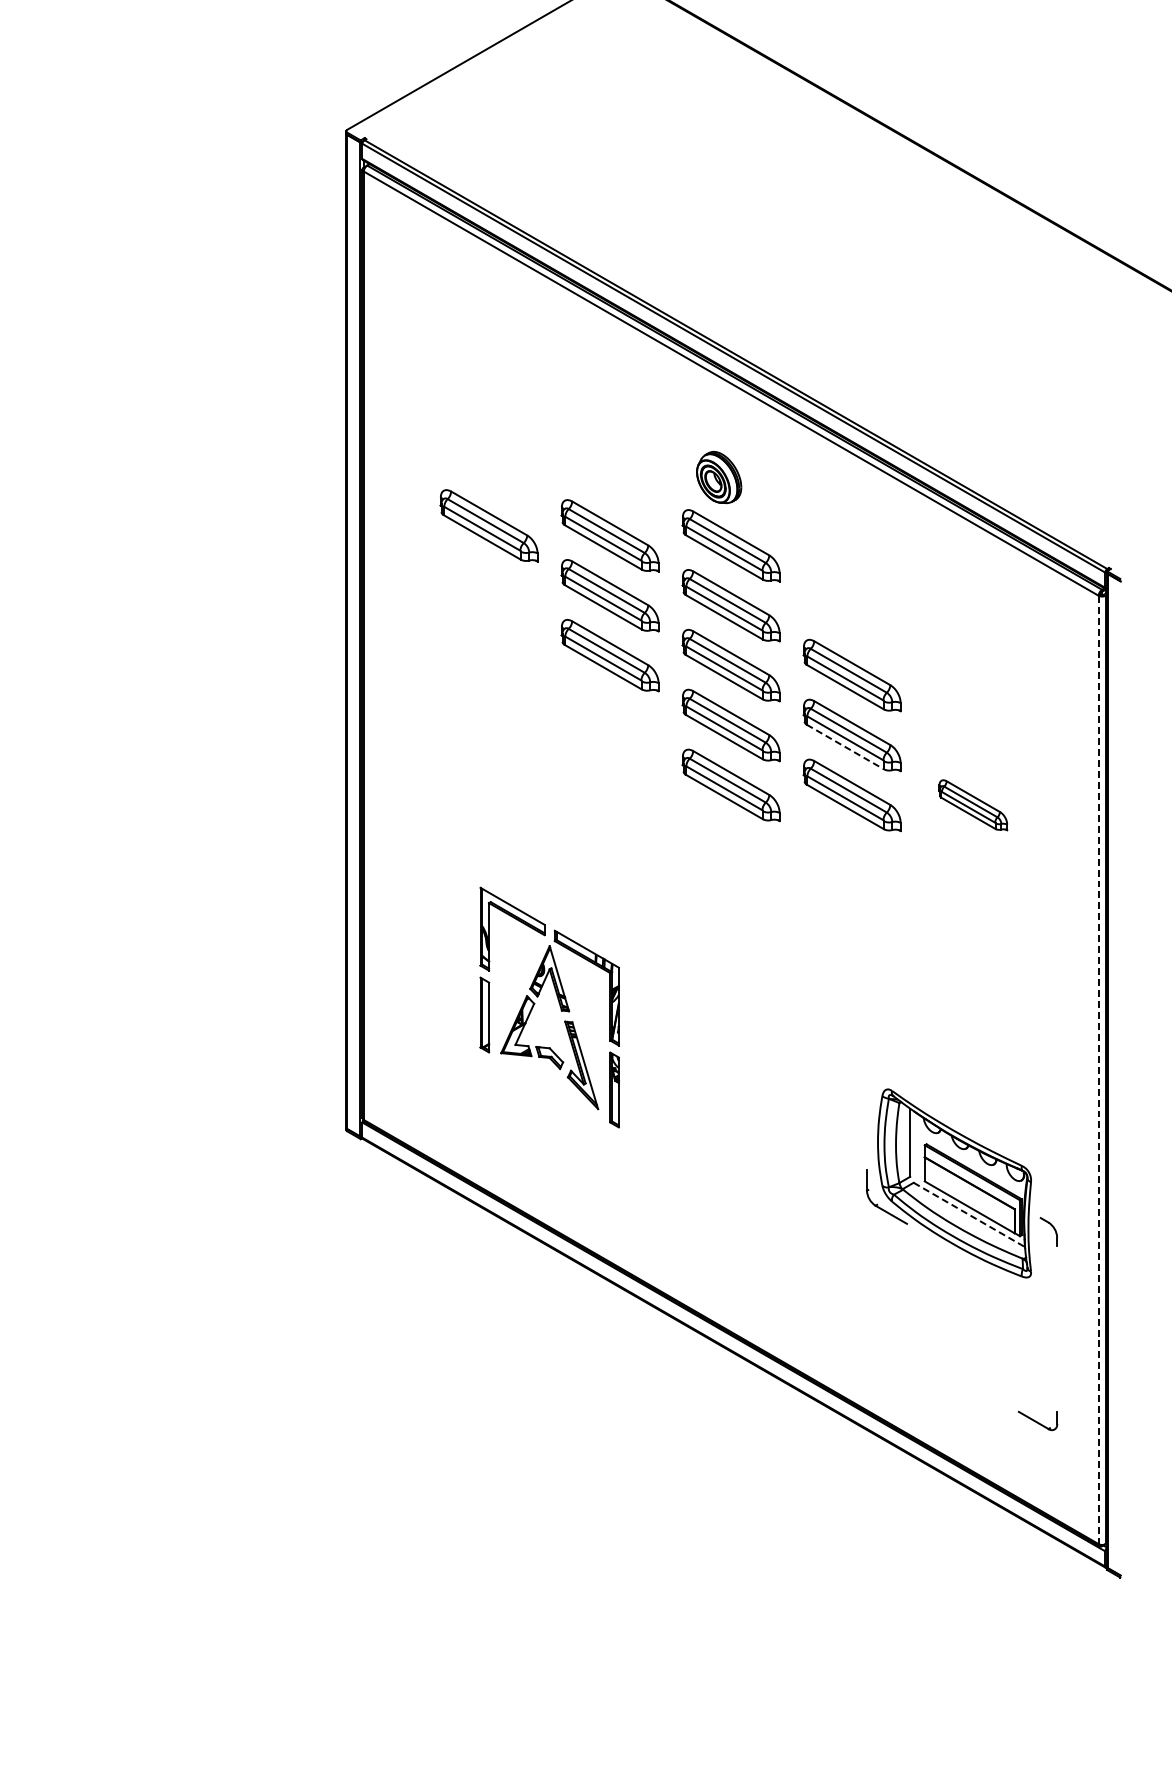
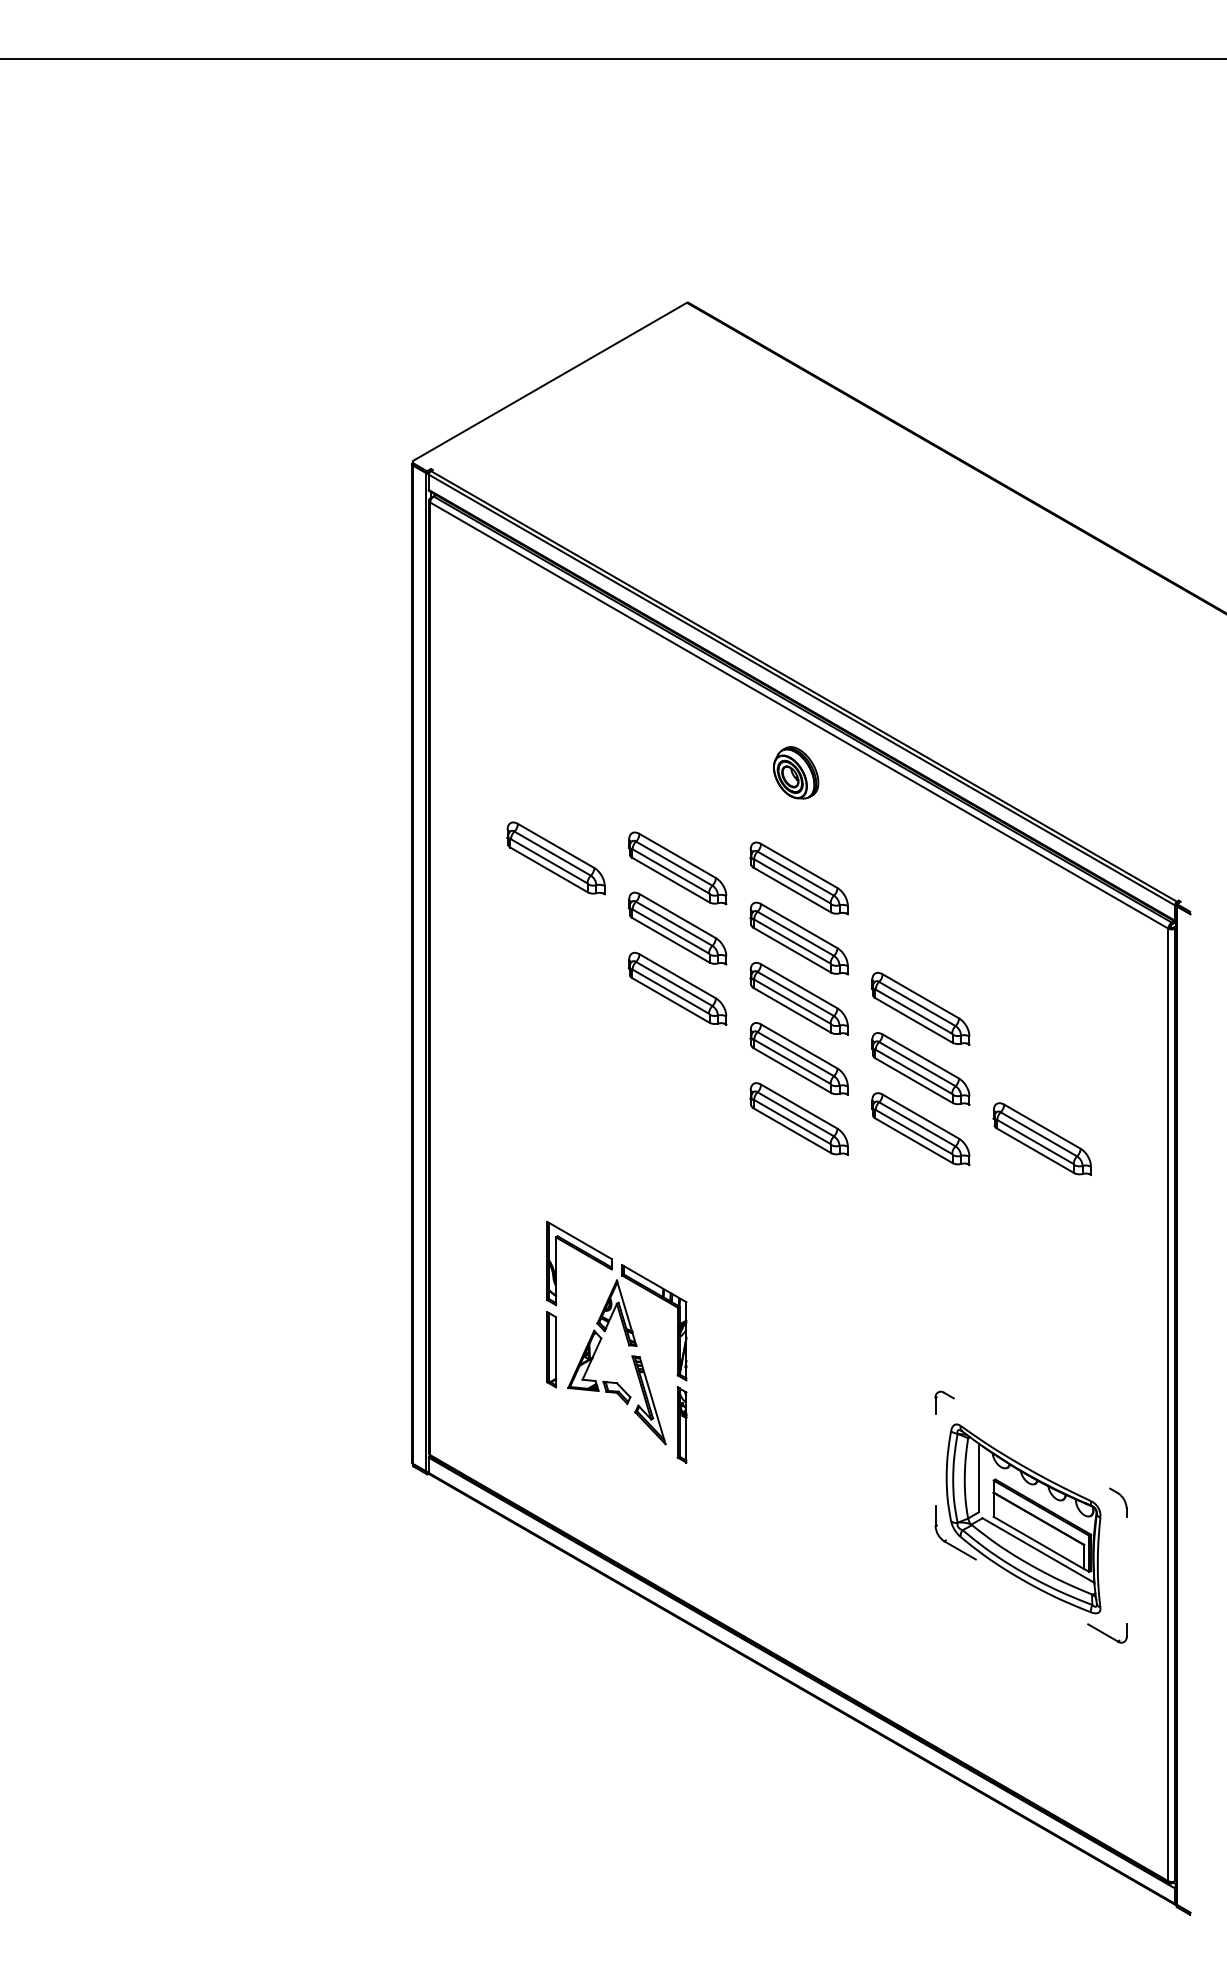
part: (719, 477) -> (796, 772), moved
line: (844, 746) -> (913, 1080), dashed -> solid
part: (973, 804) -> (1042, 1138), size x1.43
part: (879, 1061) -> (948, 1396), added
line: (1098, 1070) -> (1168, 1405), dashed -> solid
line: (969, 1214) -> (1038, 1550), dashed -> solid
part: (1049, 1231) -> (1118, 1502), moved
part: (1038, 1421) -> (1107, 1633), moved

